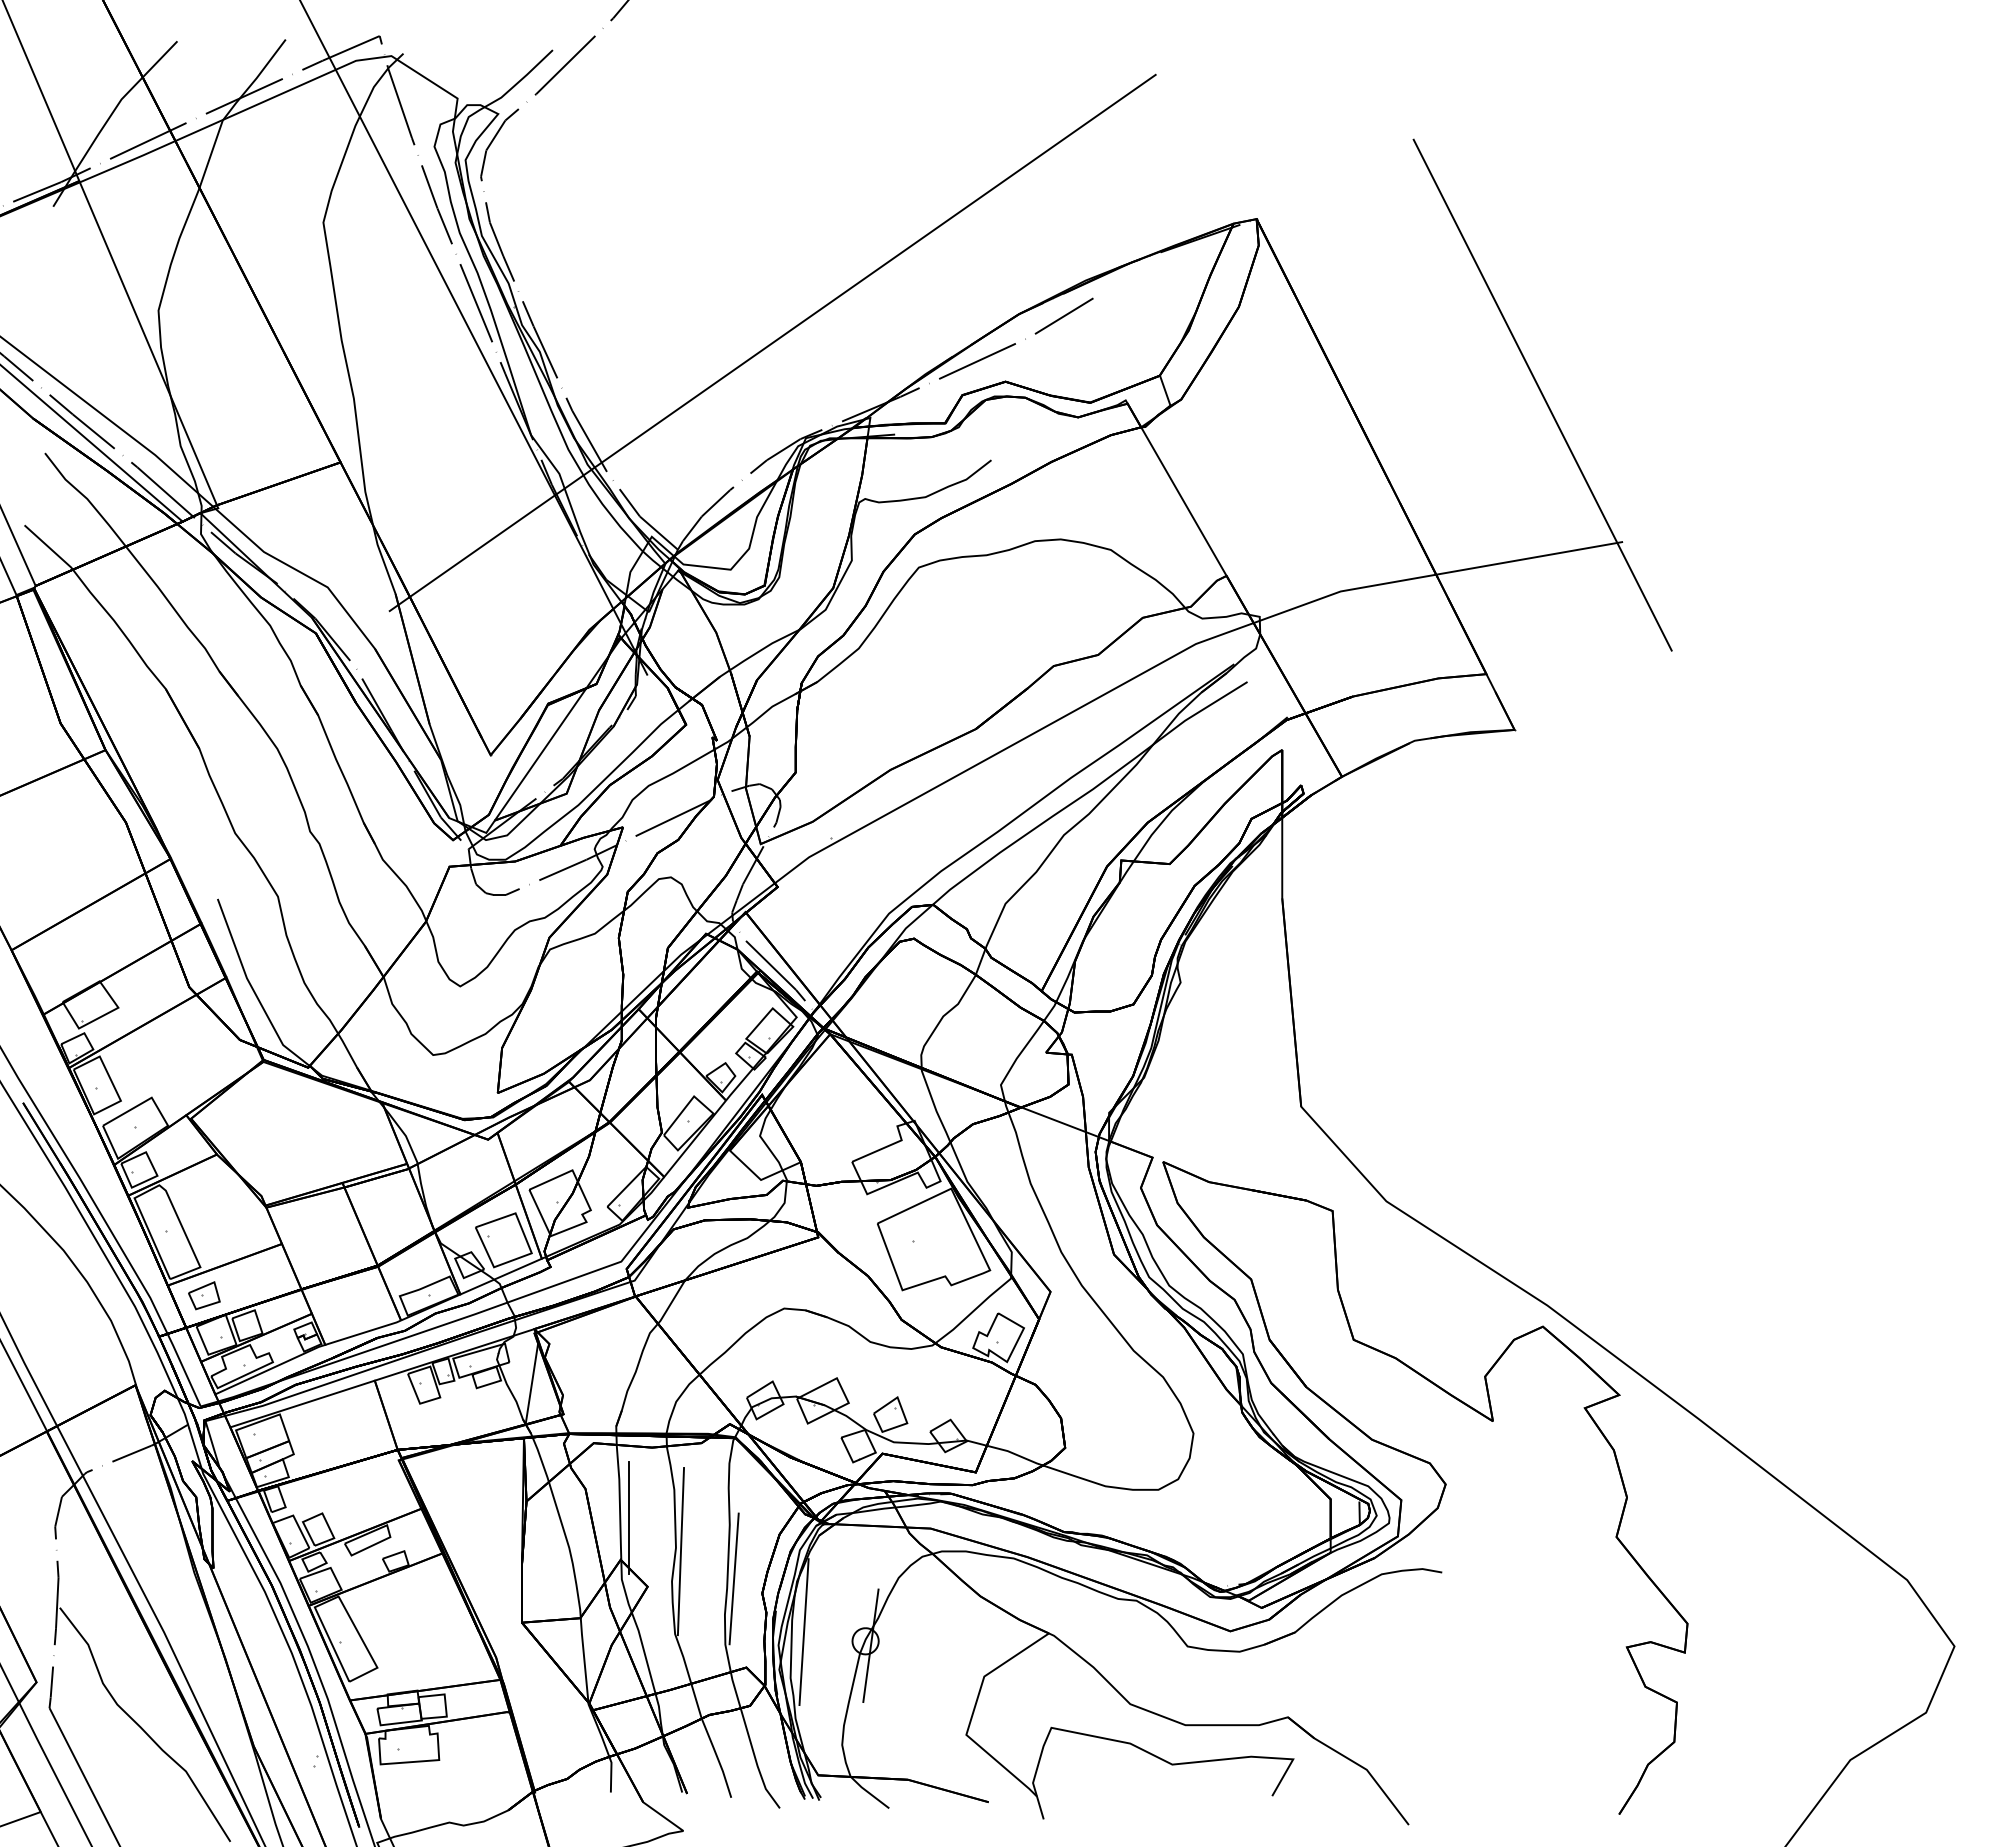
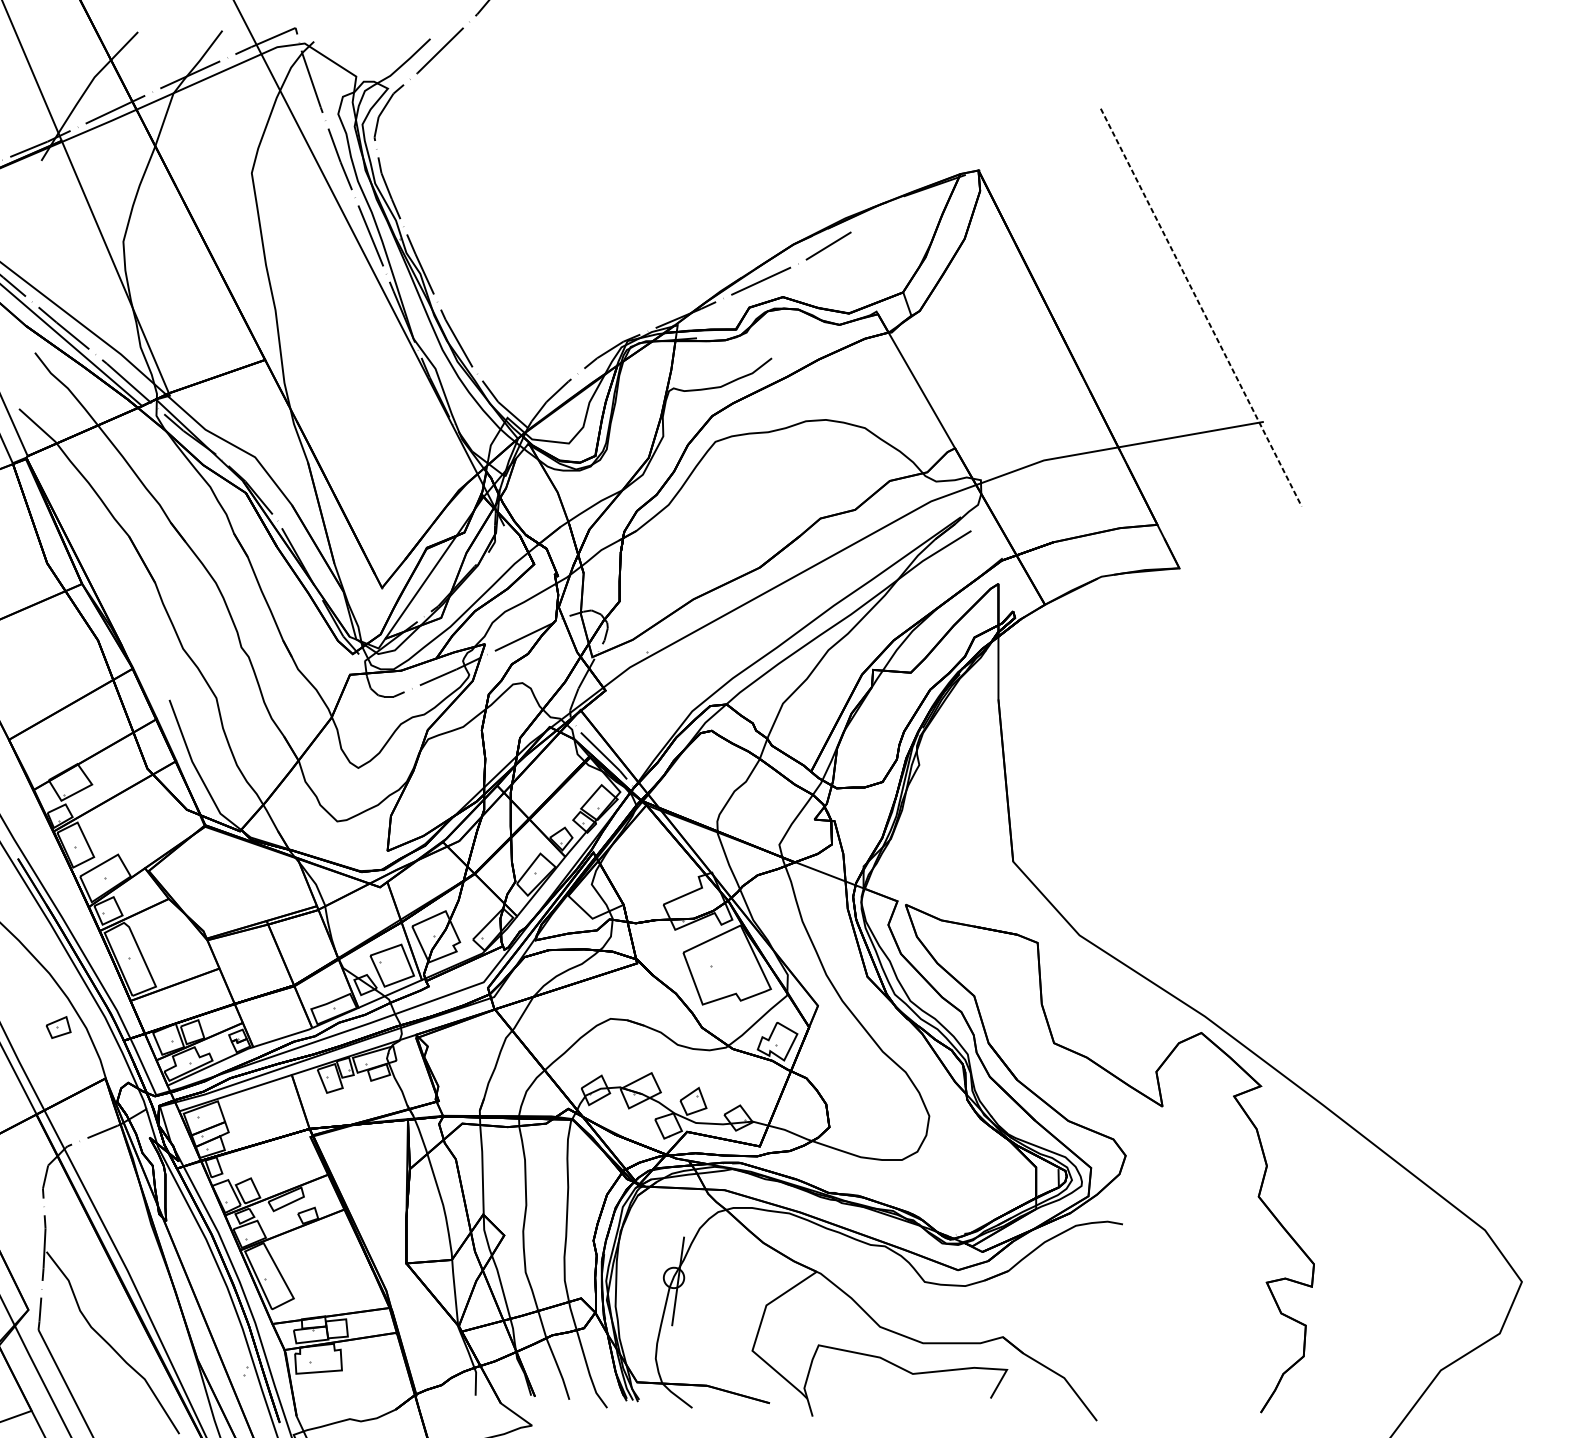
line: (772, 342) -> (601, 266), removed
line: (1542, 395) -> (1201, 307), solid -> dashed
part: (204, 1295) -> (58, 1027), moved
line: (531, 1382) -> (413, 1076), removed
line: (629, 1517) -> (490, 1181), removed
line: (680, 1551) -> (529, 1208), removed
line: (733, 1578) -> (571, 1229), removed
line: (803, 1632) -> (625, 1271), removed

